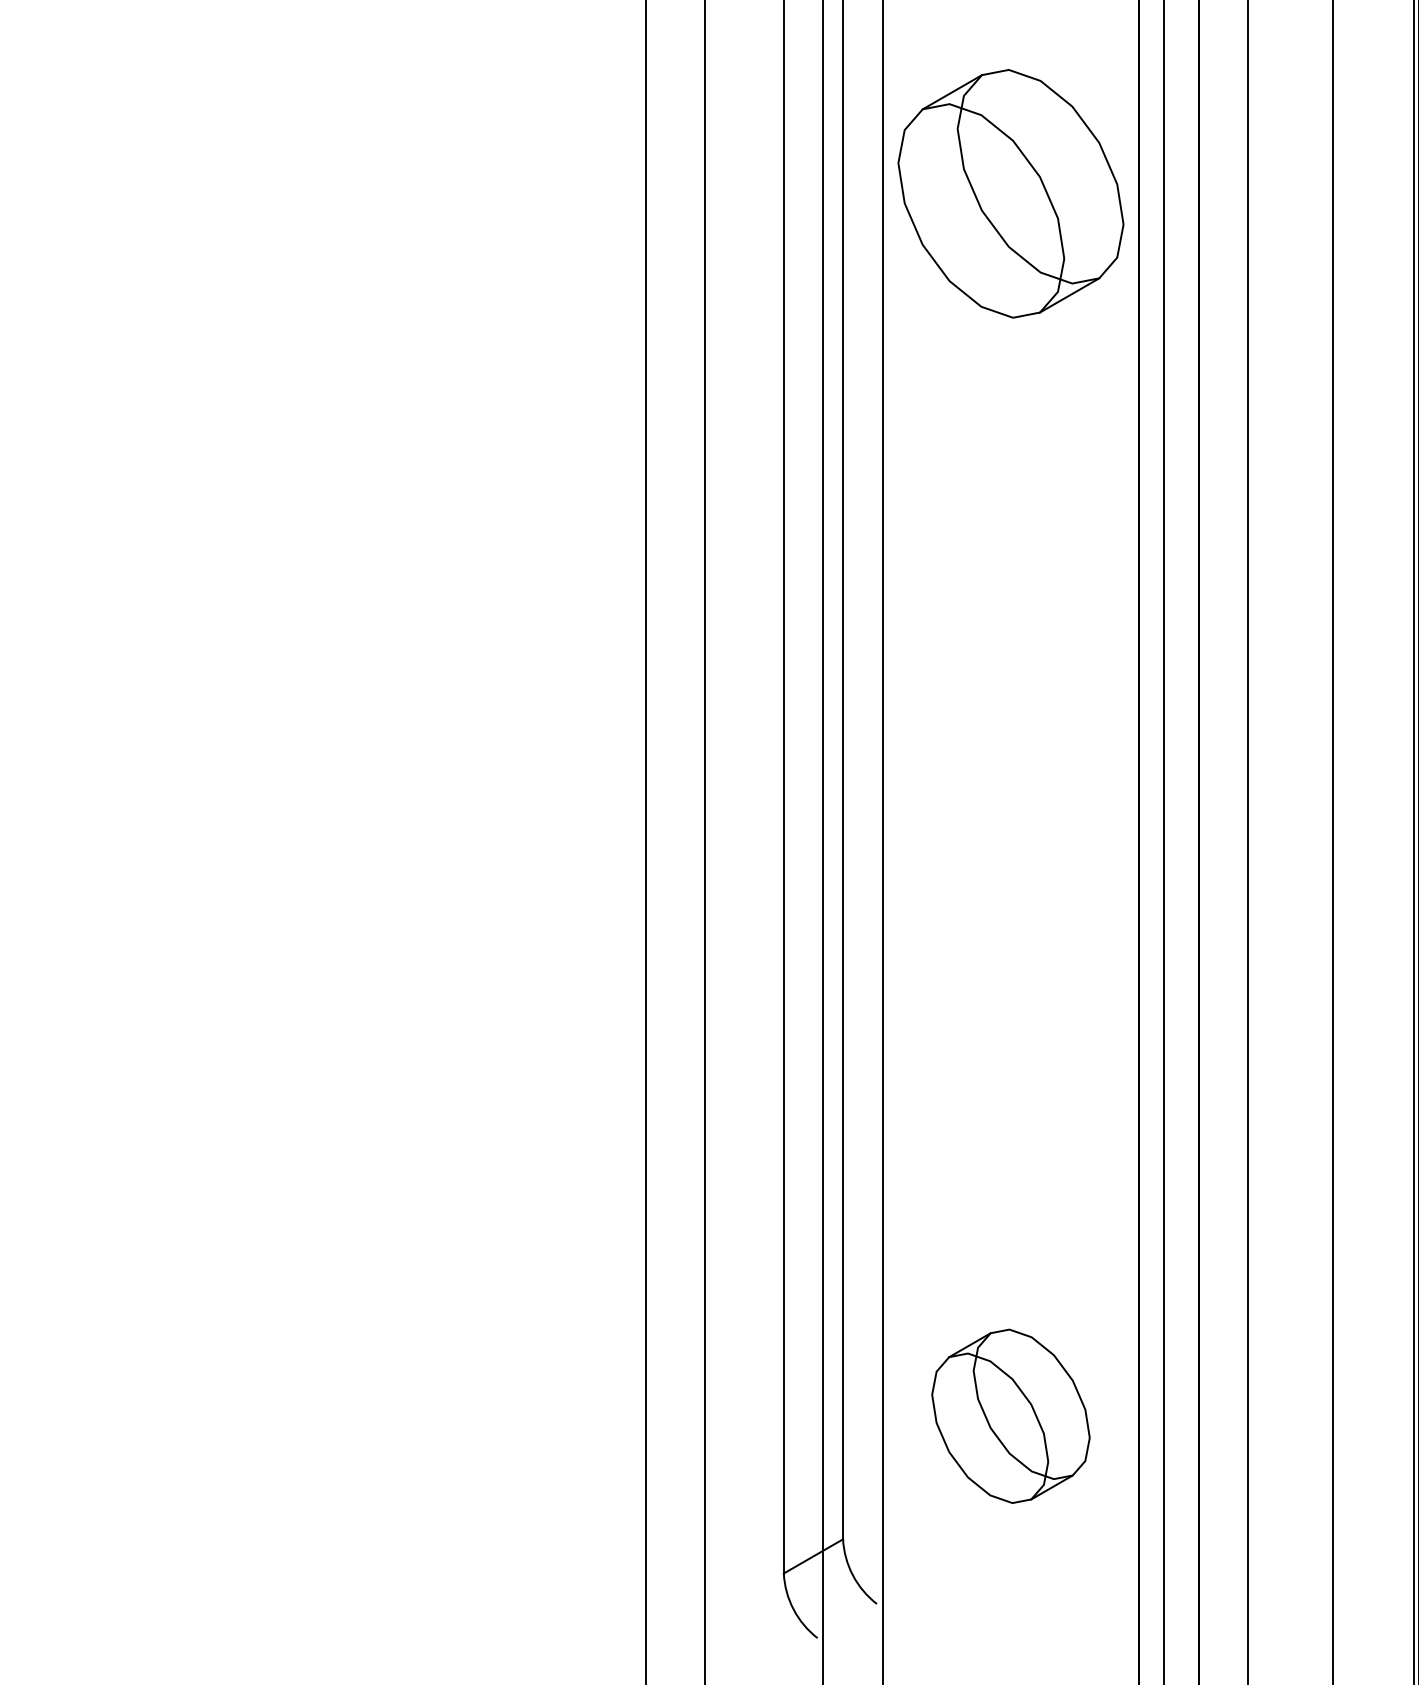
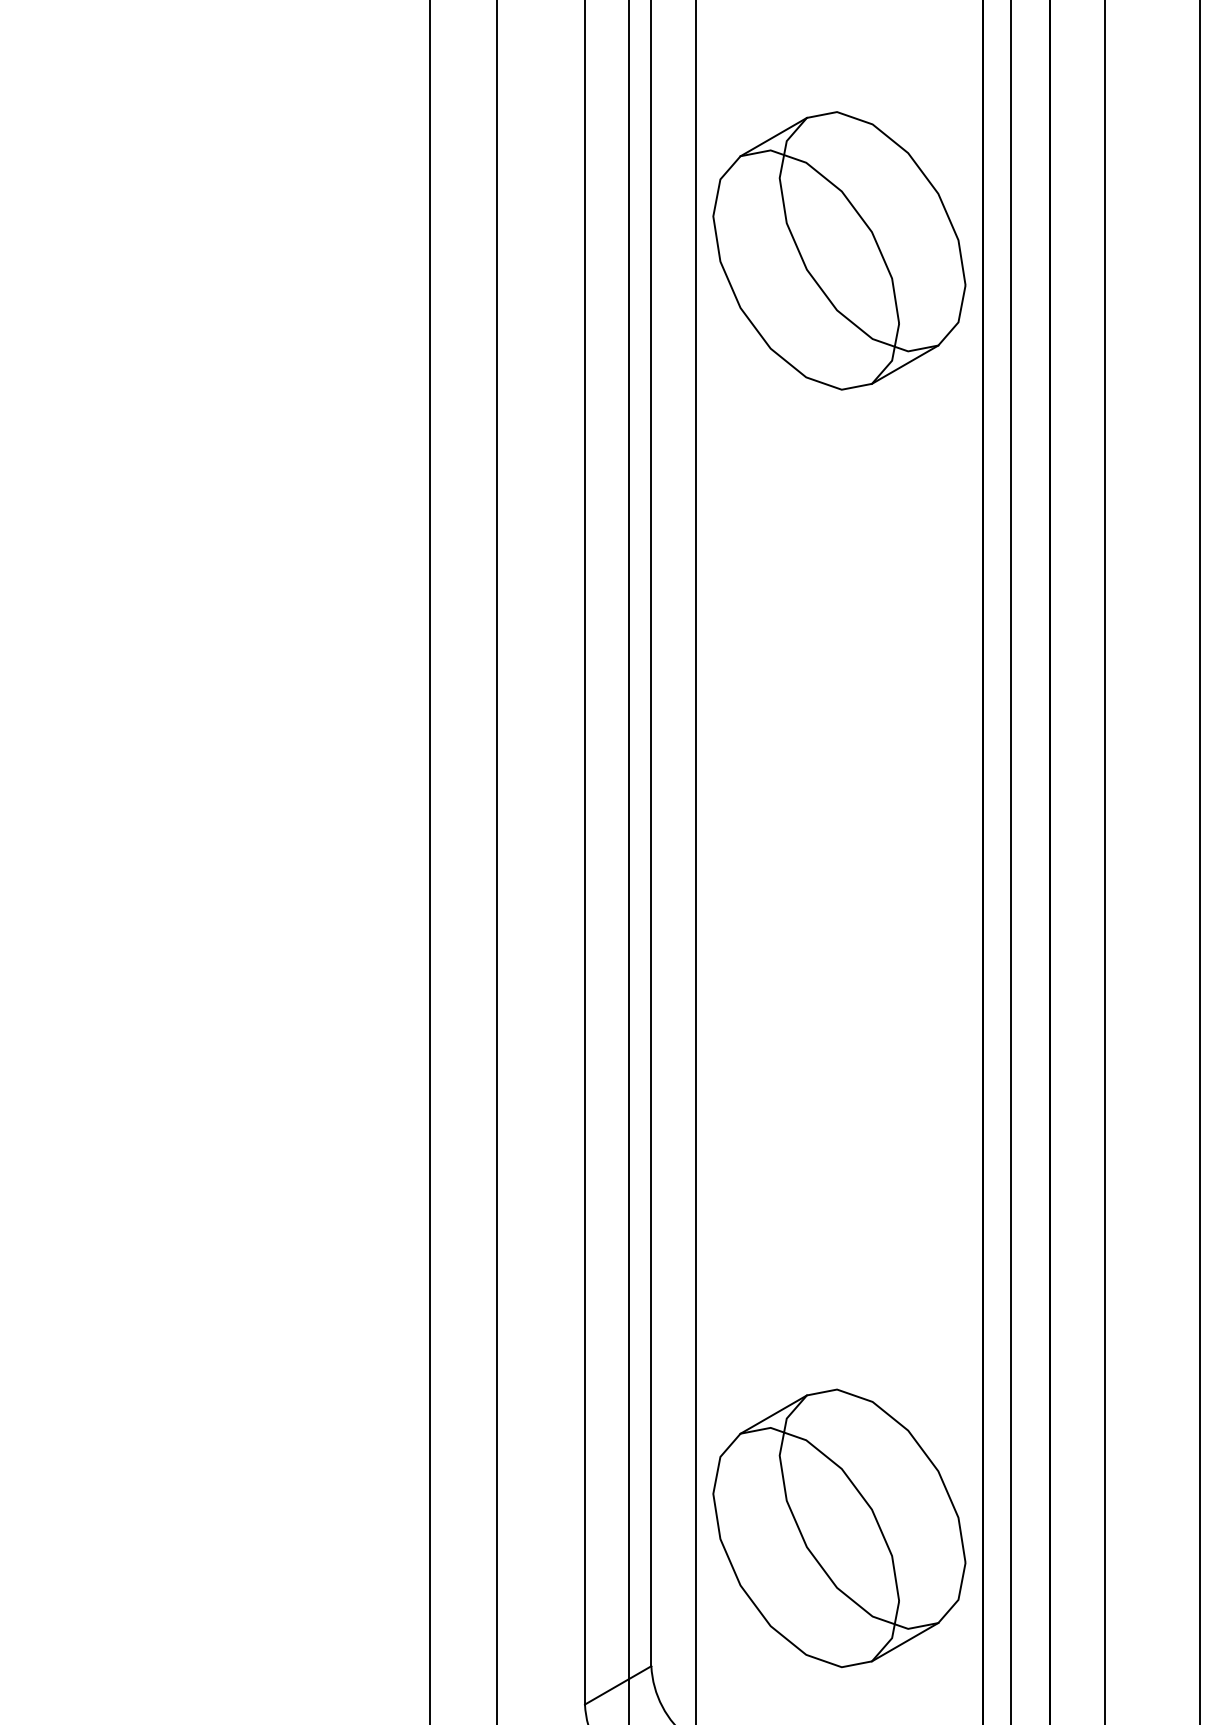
part: (1010, 193) -> (838, 250), moved
part: (1010, 1416) -> (838, 1528), size x1.43

